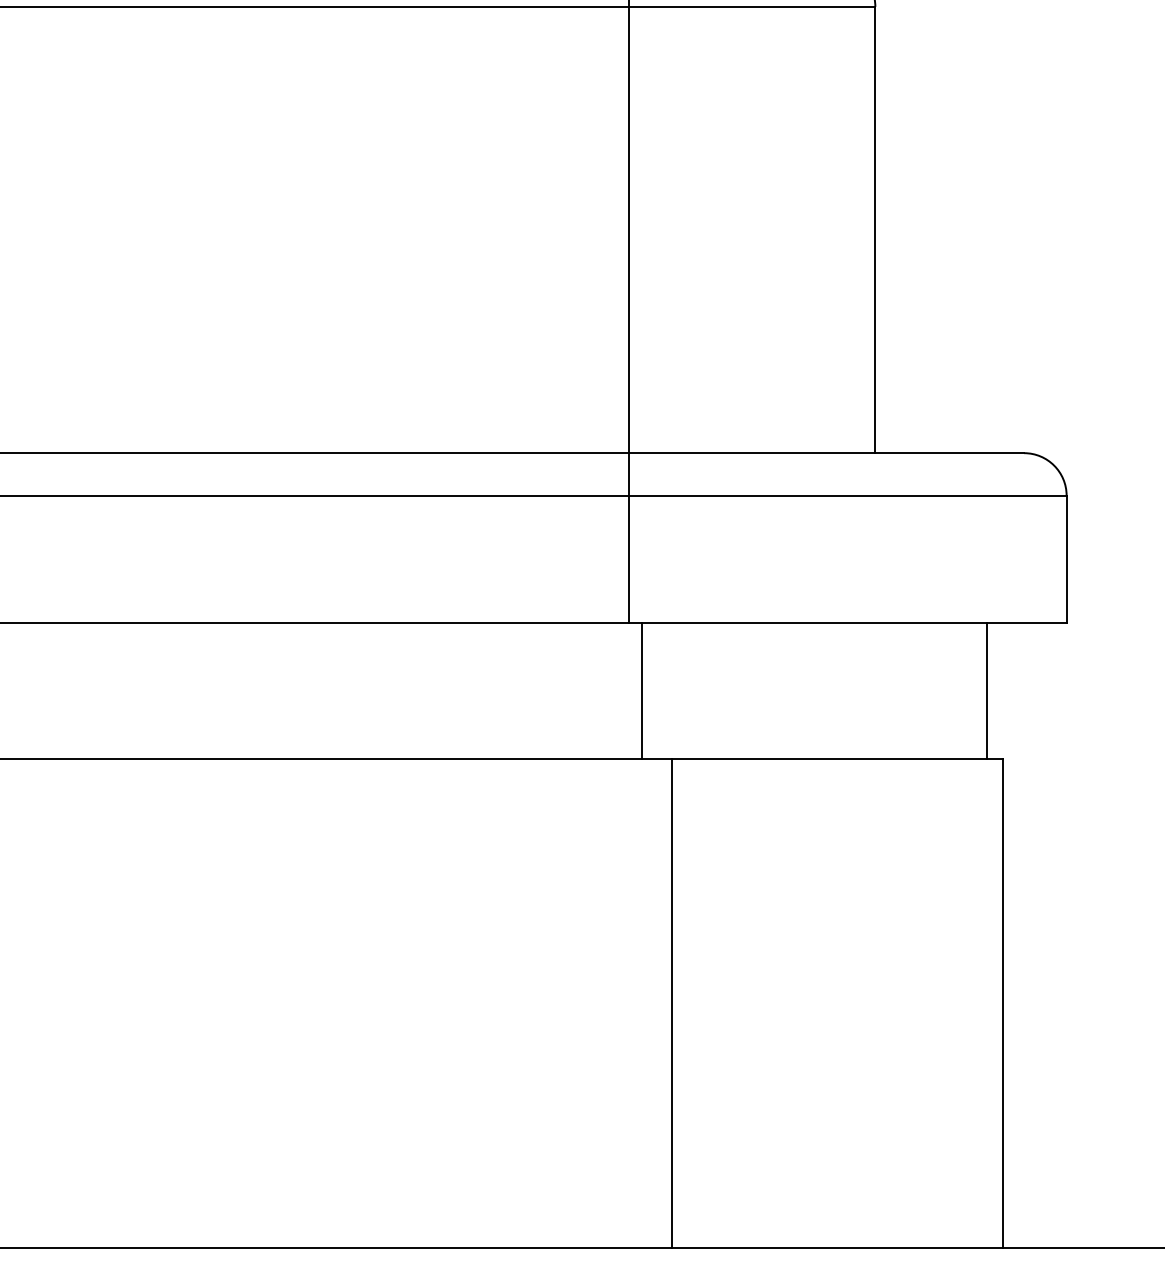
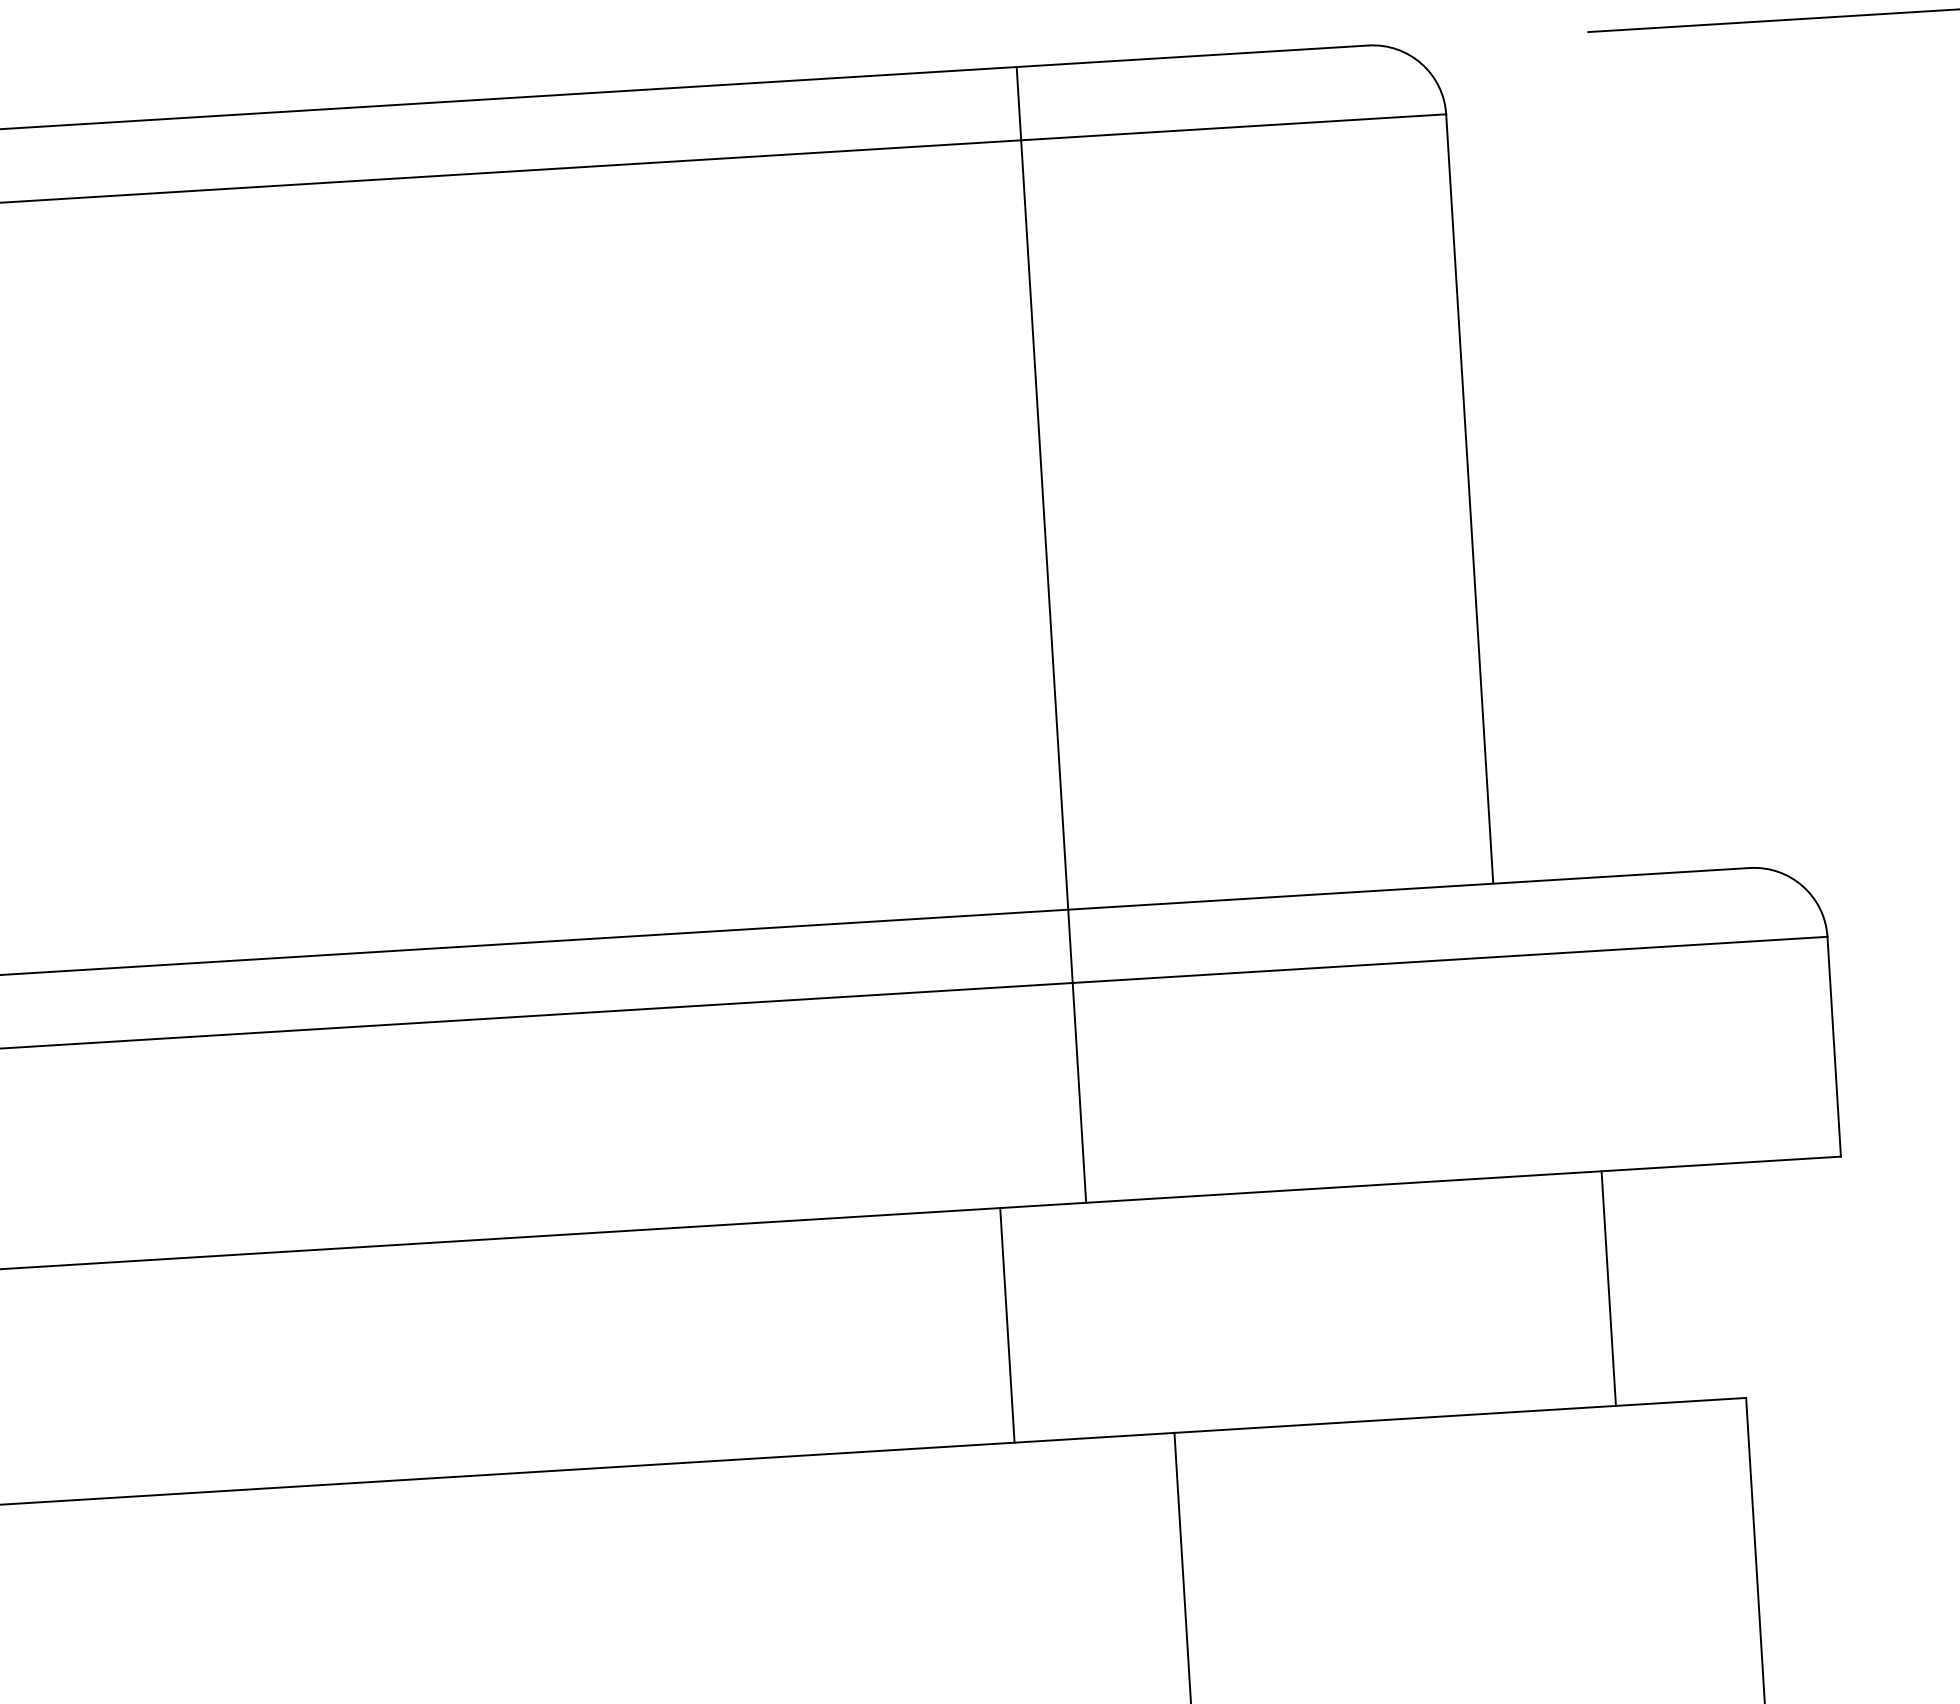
line: (641, 691) -> (1006, 1325), moved
line: (986, 691) -> (1608, 1289), moved

